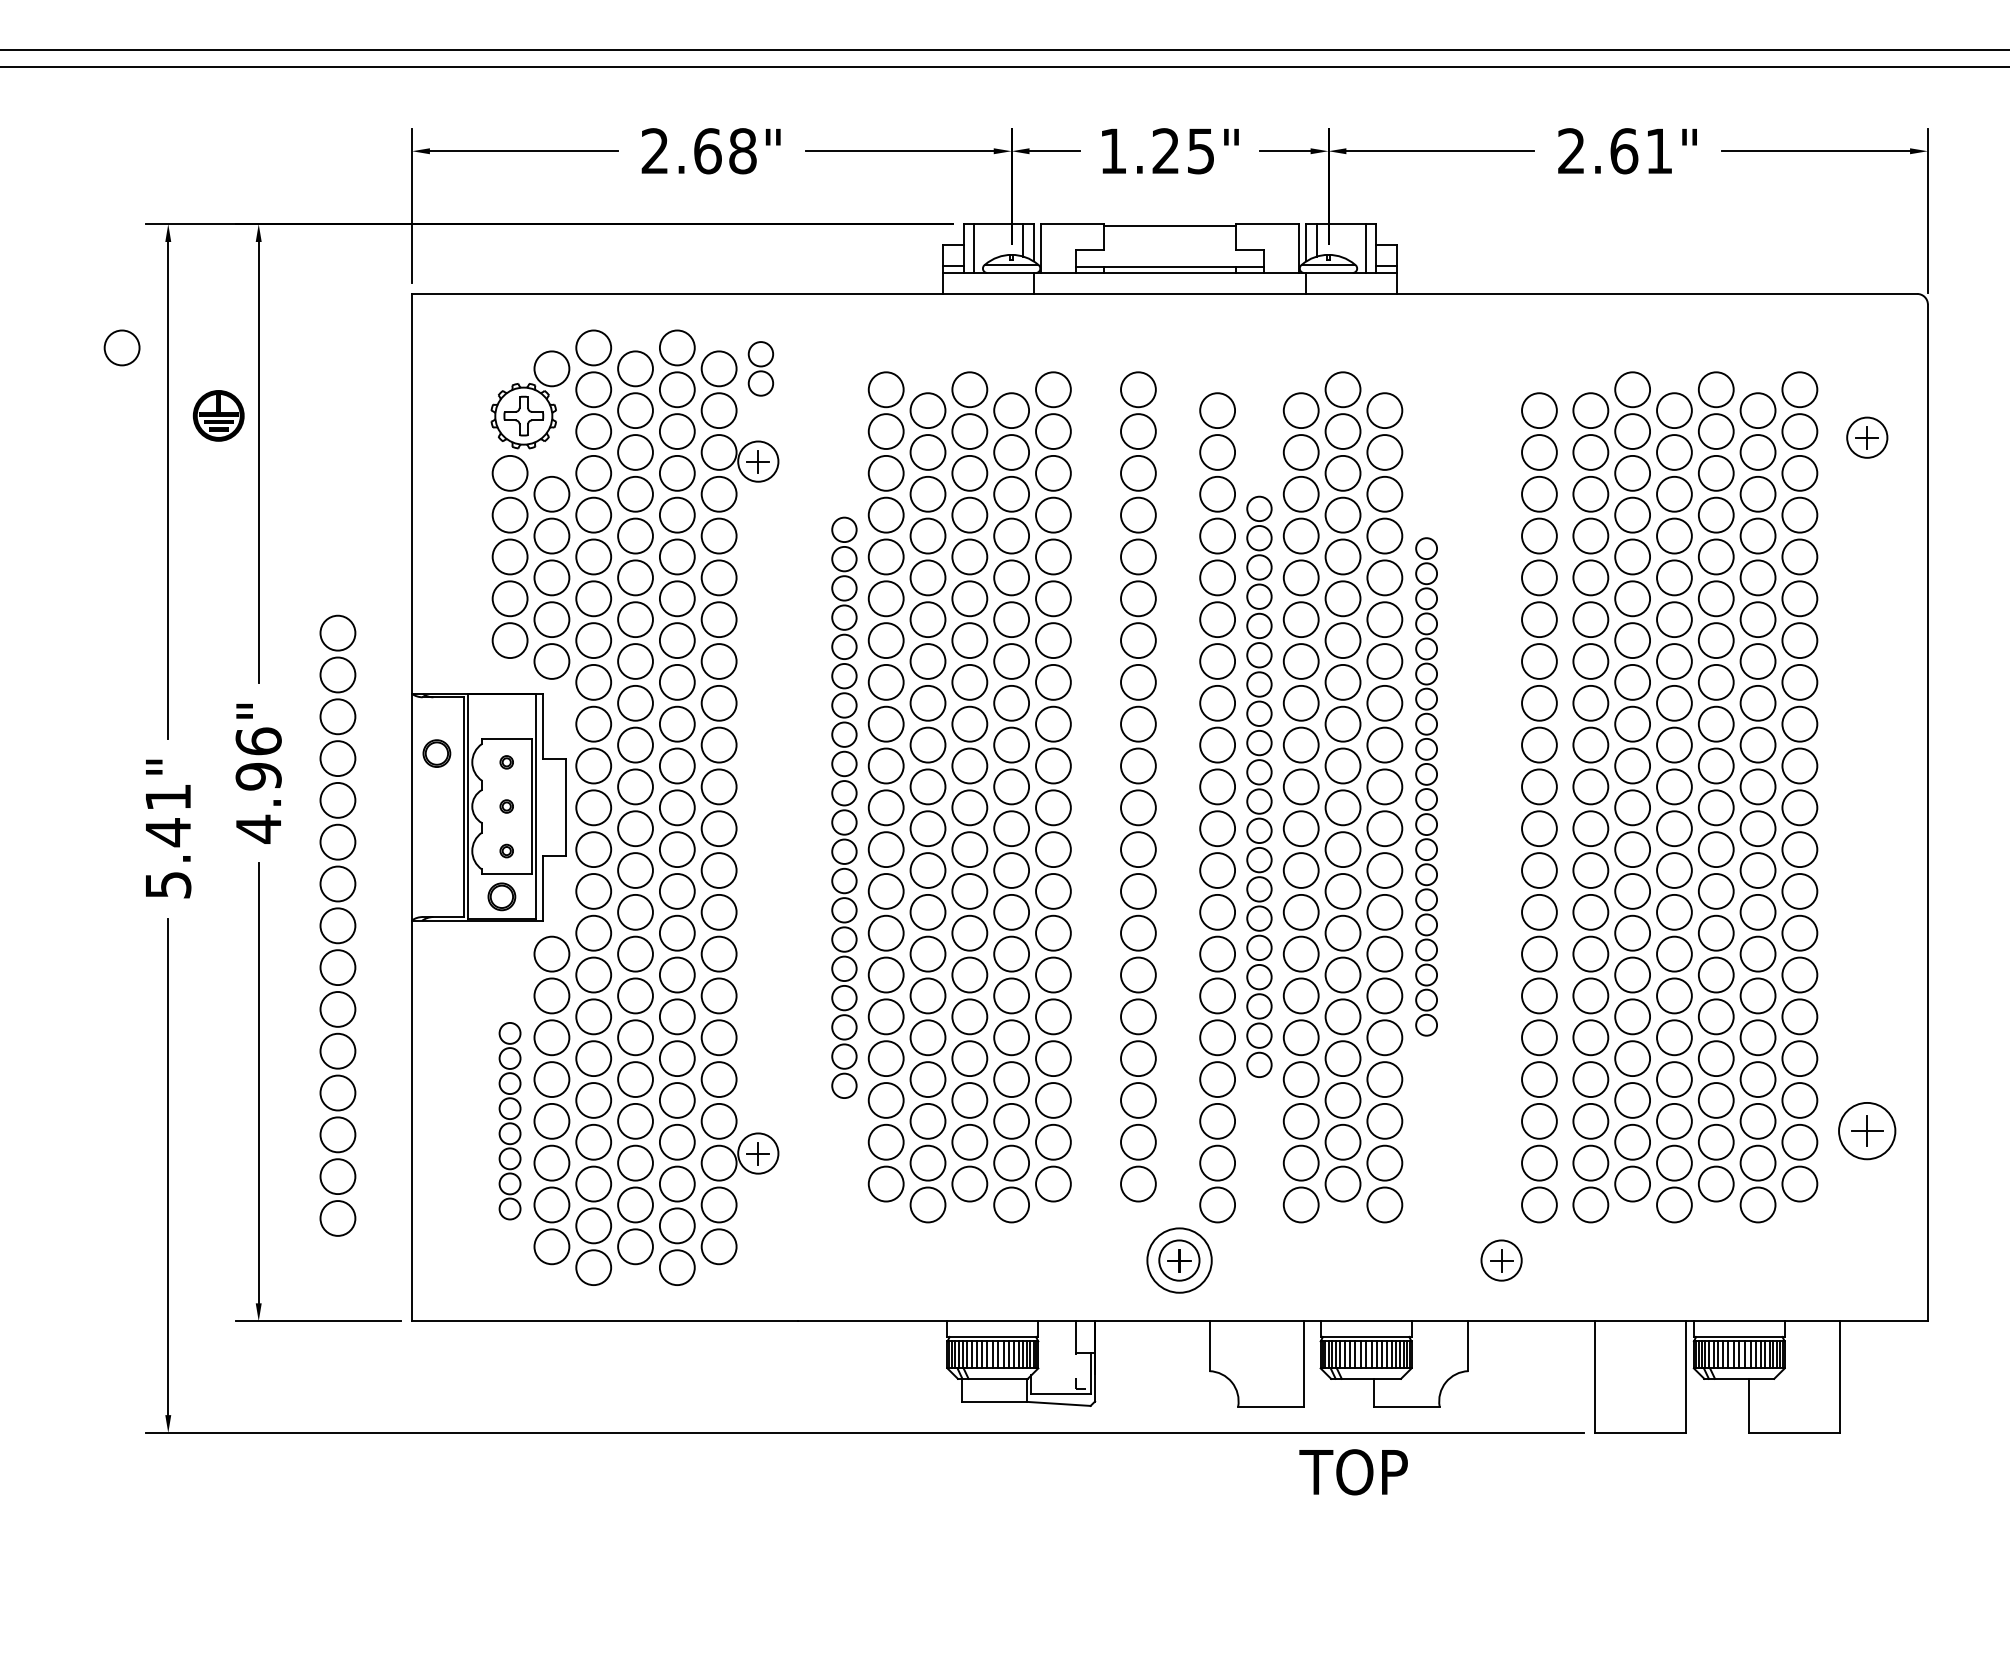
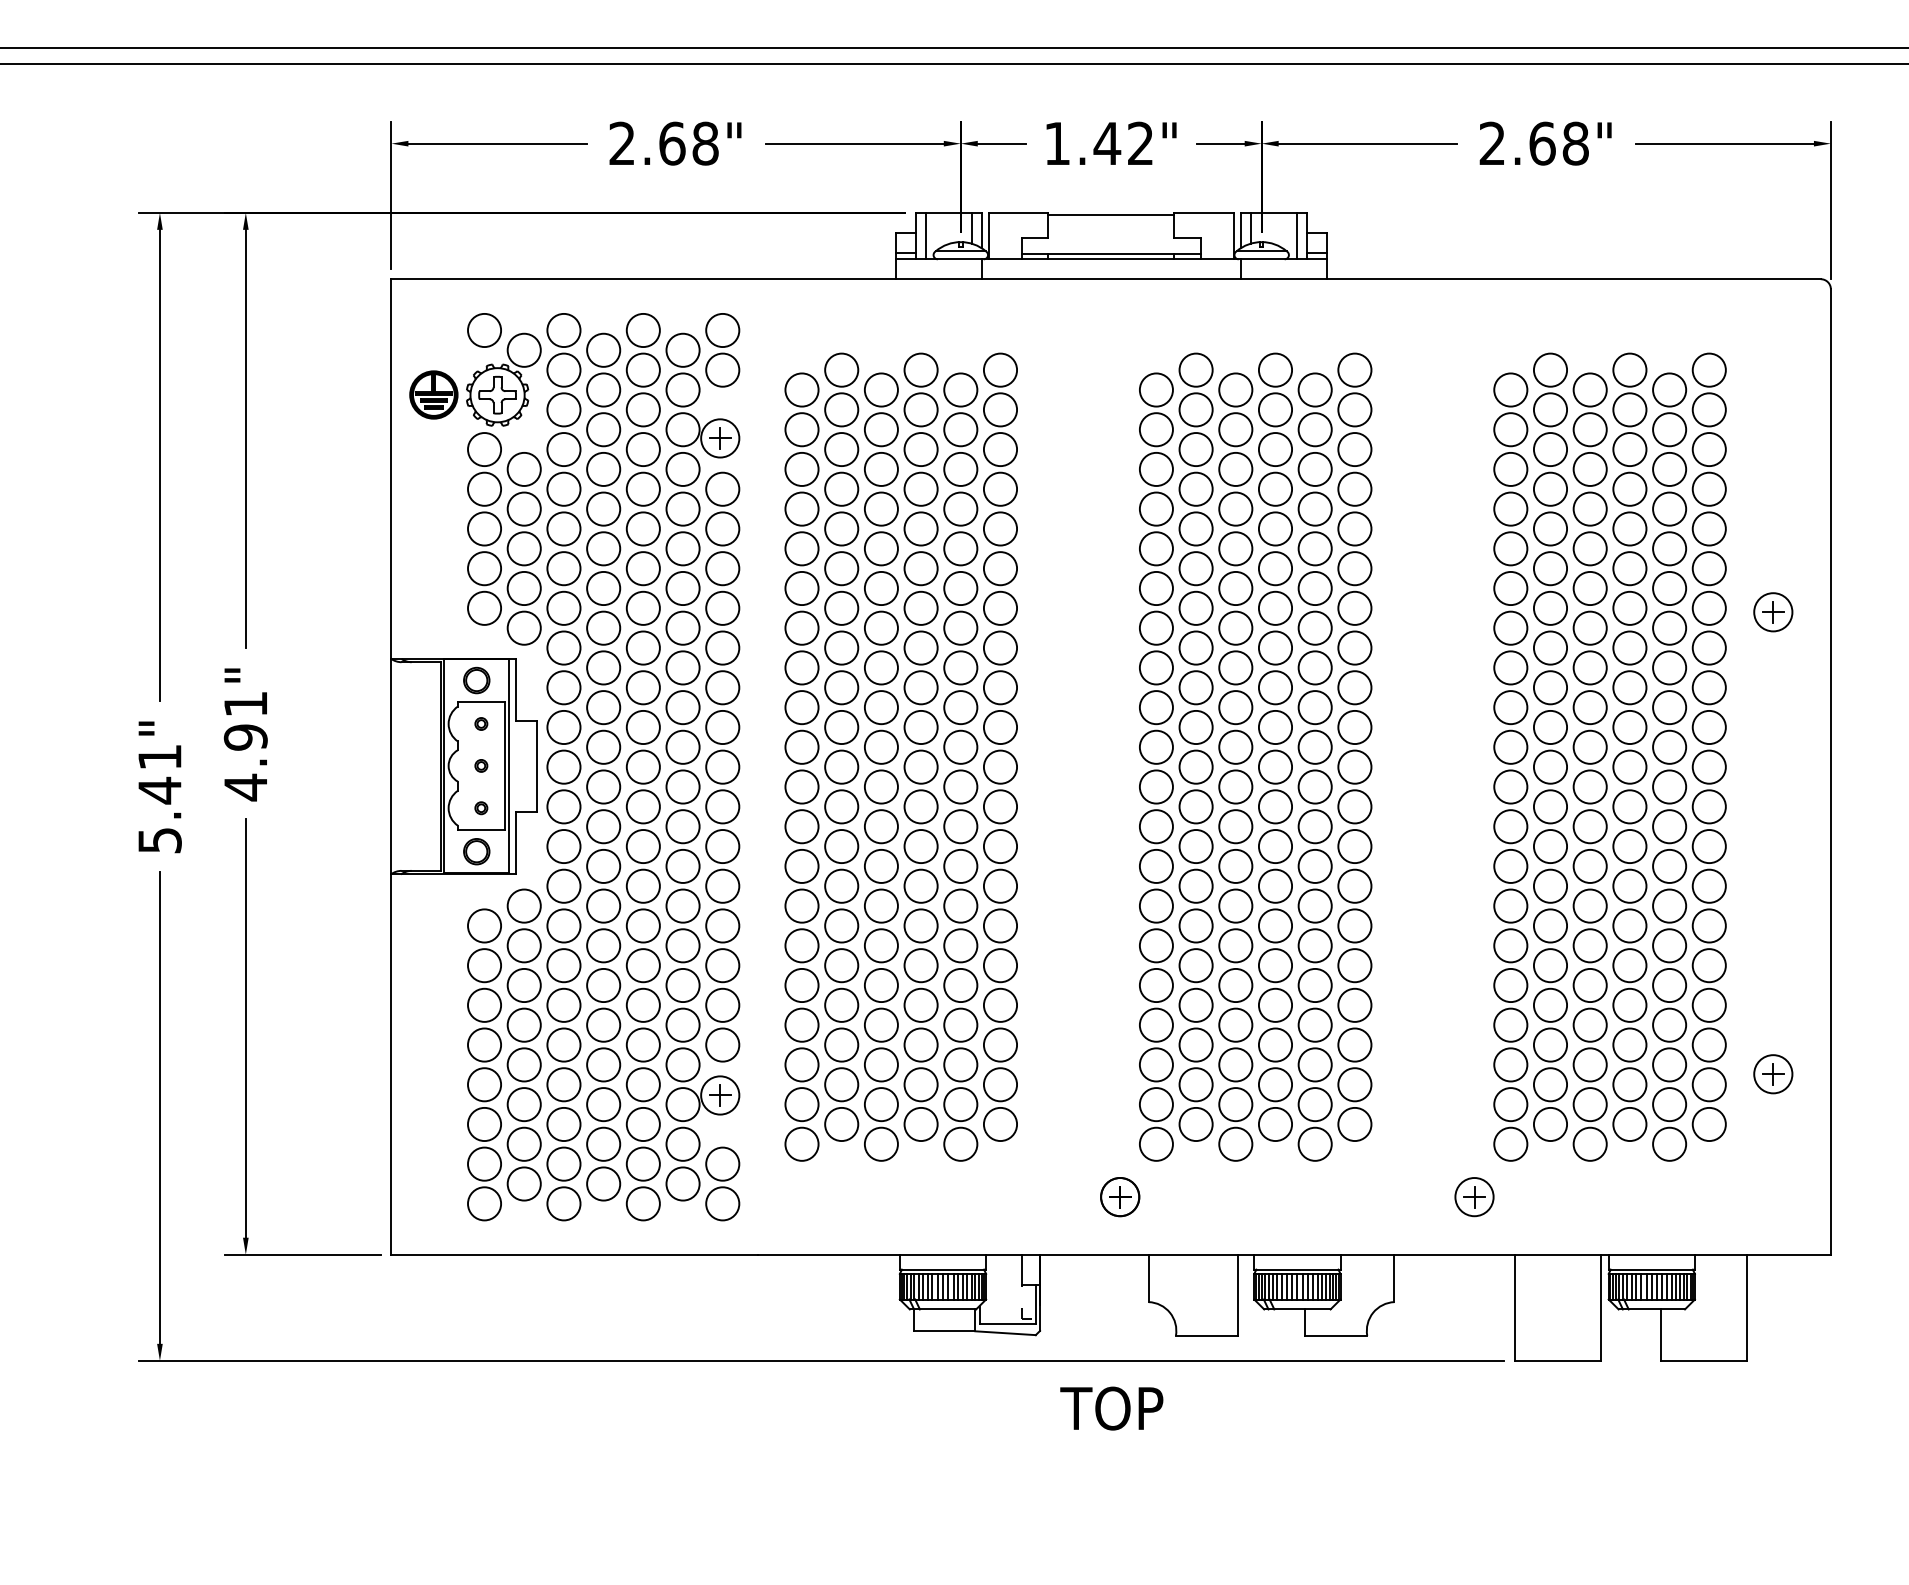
text: (1182, 151) -> (1123, 143), 1.25" -> 1.42"
text: (1659, 151) -> (1576, 143), 2.61" -> 2.68"
circle: (121, 347) -> (483, 330), moved
part: (760, 368) -> (722, 349), size x1.43
part: (218, 415) -> (433, 394), moved
part: (1867, 437) -> (1773, 612), moved
text: (258, 741) -> (245, 704), 4.96" -> 4.91"
part: (436, 753) -> (476, 680), moved
part: (1138, 786) -> (1081, 746), removed
part: (1259, 786) -> (1196, 746), size x1.43
part: (1426, 786) -> (1354, 746), size x1.67
part: (844, 807) -> (802, 766), size x1.43
part: (1539, 807) -> (1462, 766), removed
part: (337, 925) -> (722, 766), moved
part: (509, 1120) -> (483, 1064), size x1.67
part: (1867, 1131) -> (1773, 1074), size x0.71
part: (760, 1246) -> (722, 1183), added
circle: (1179, 1260) -> (1120, 1197), size x0.62
part: (1501, 1260) -> (1474, 1197), moved
text: (1353, 1472) -> (1111, 1408), moved

